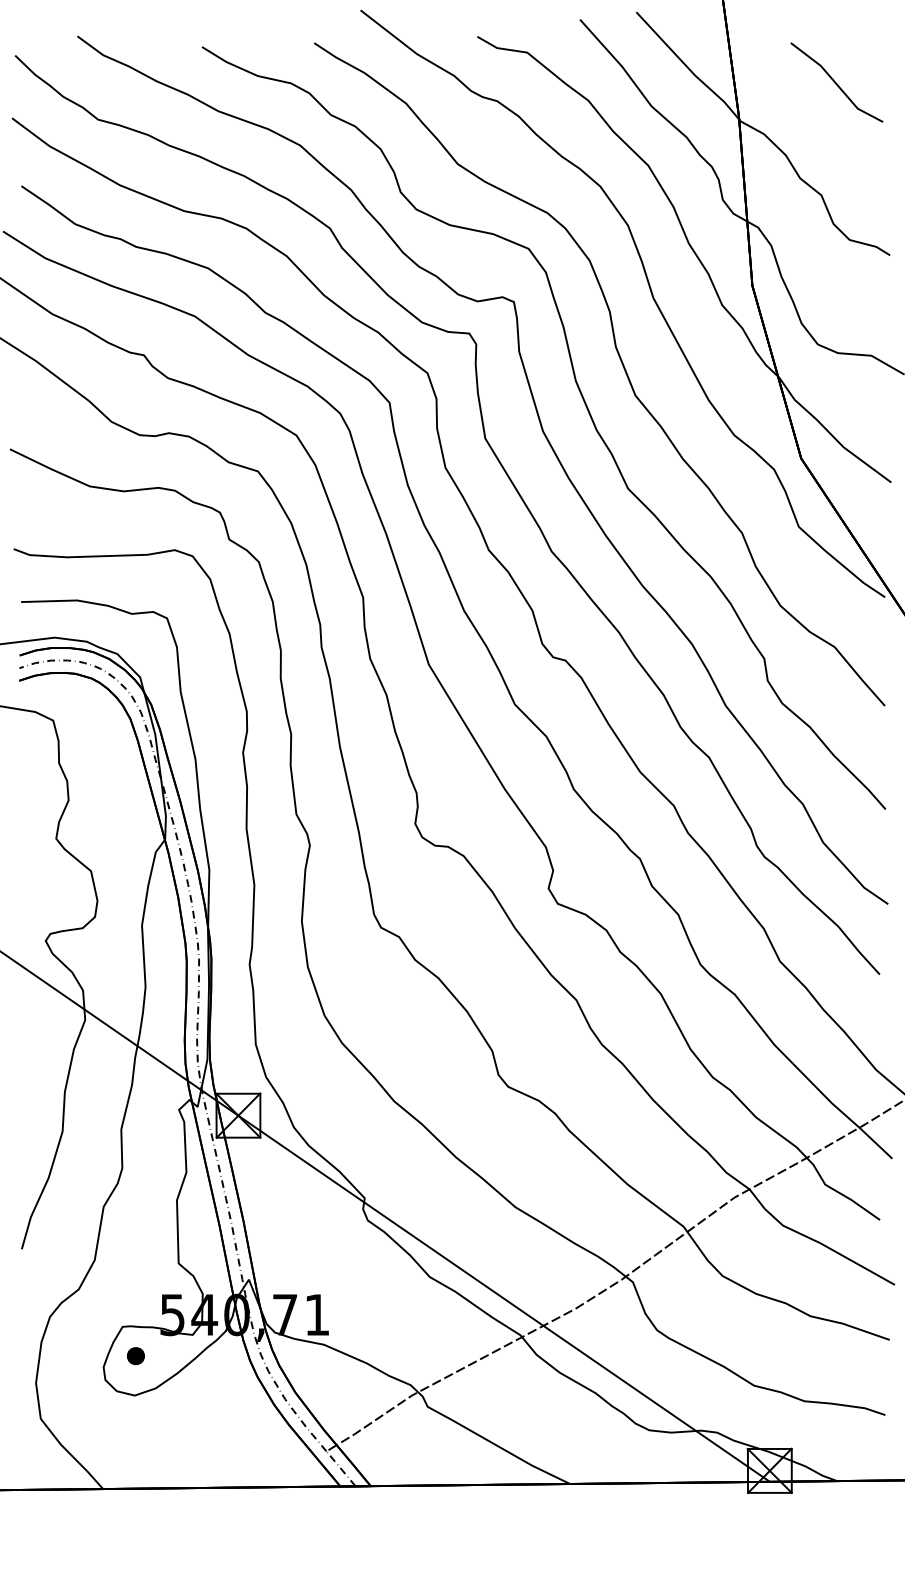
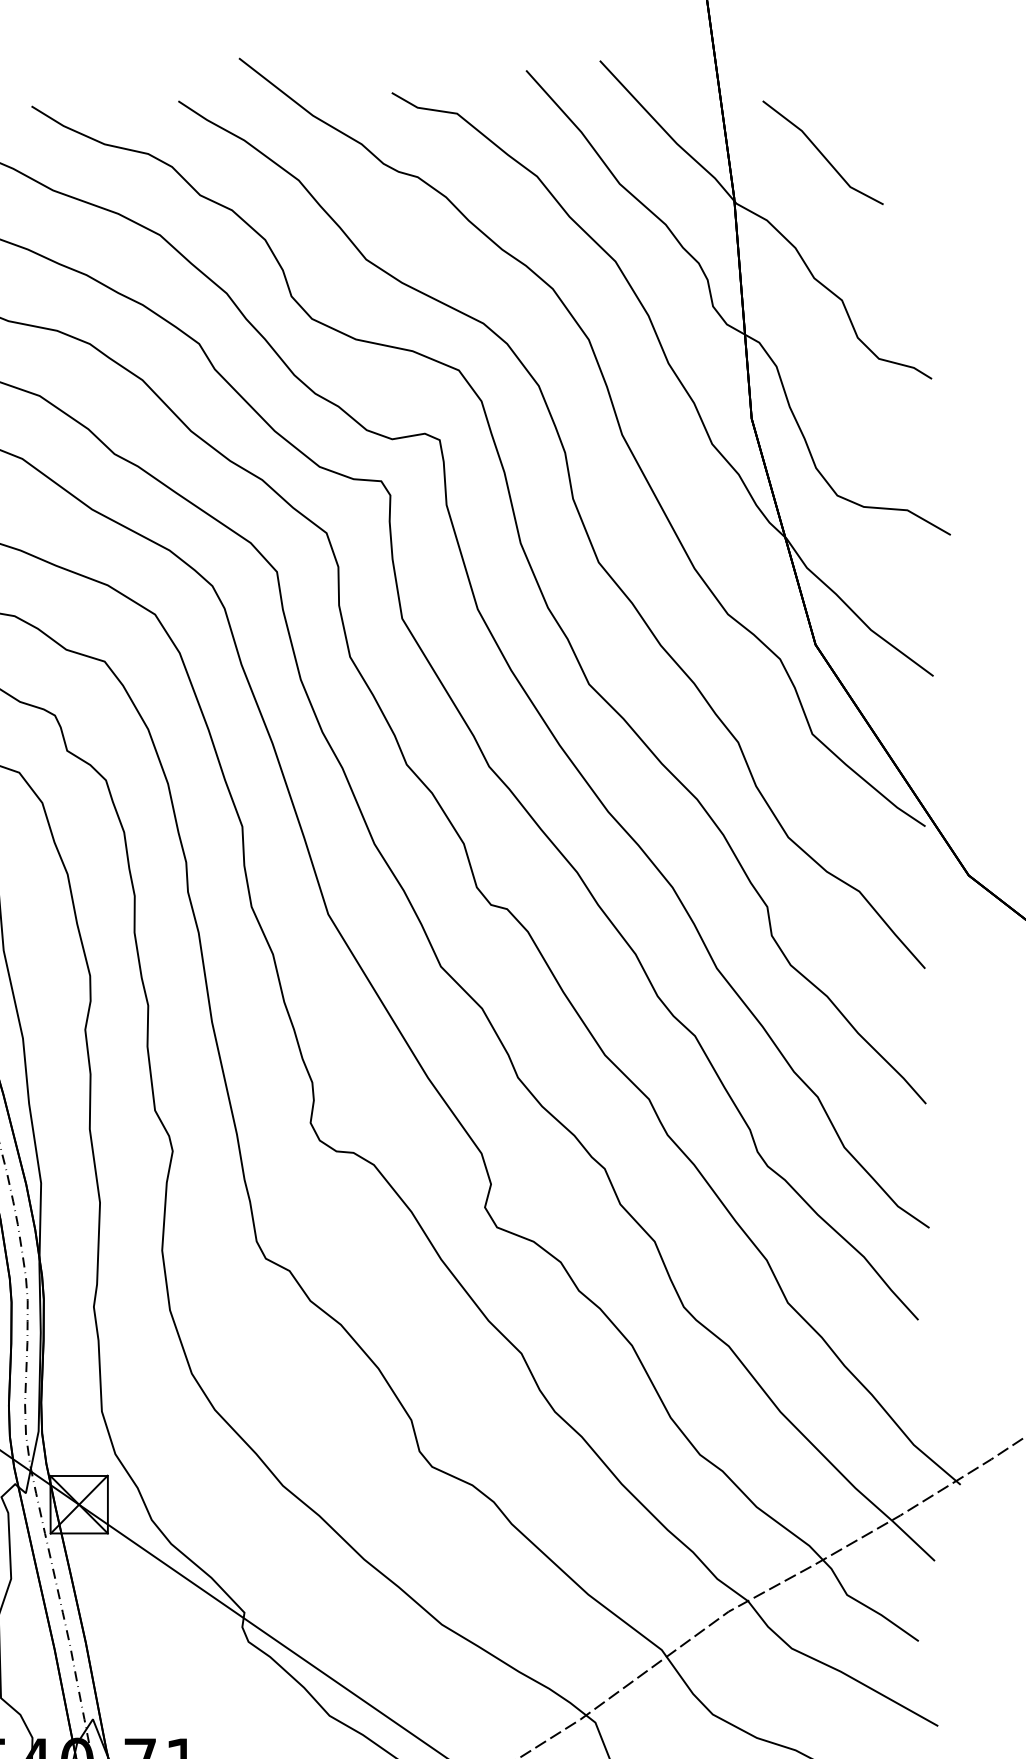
line: (836, 82) -> (822, 152), moved

